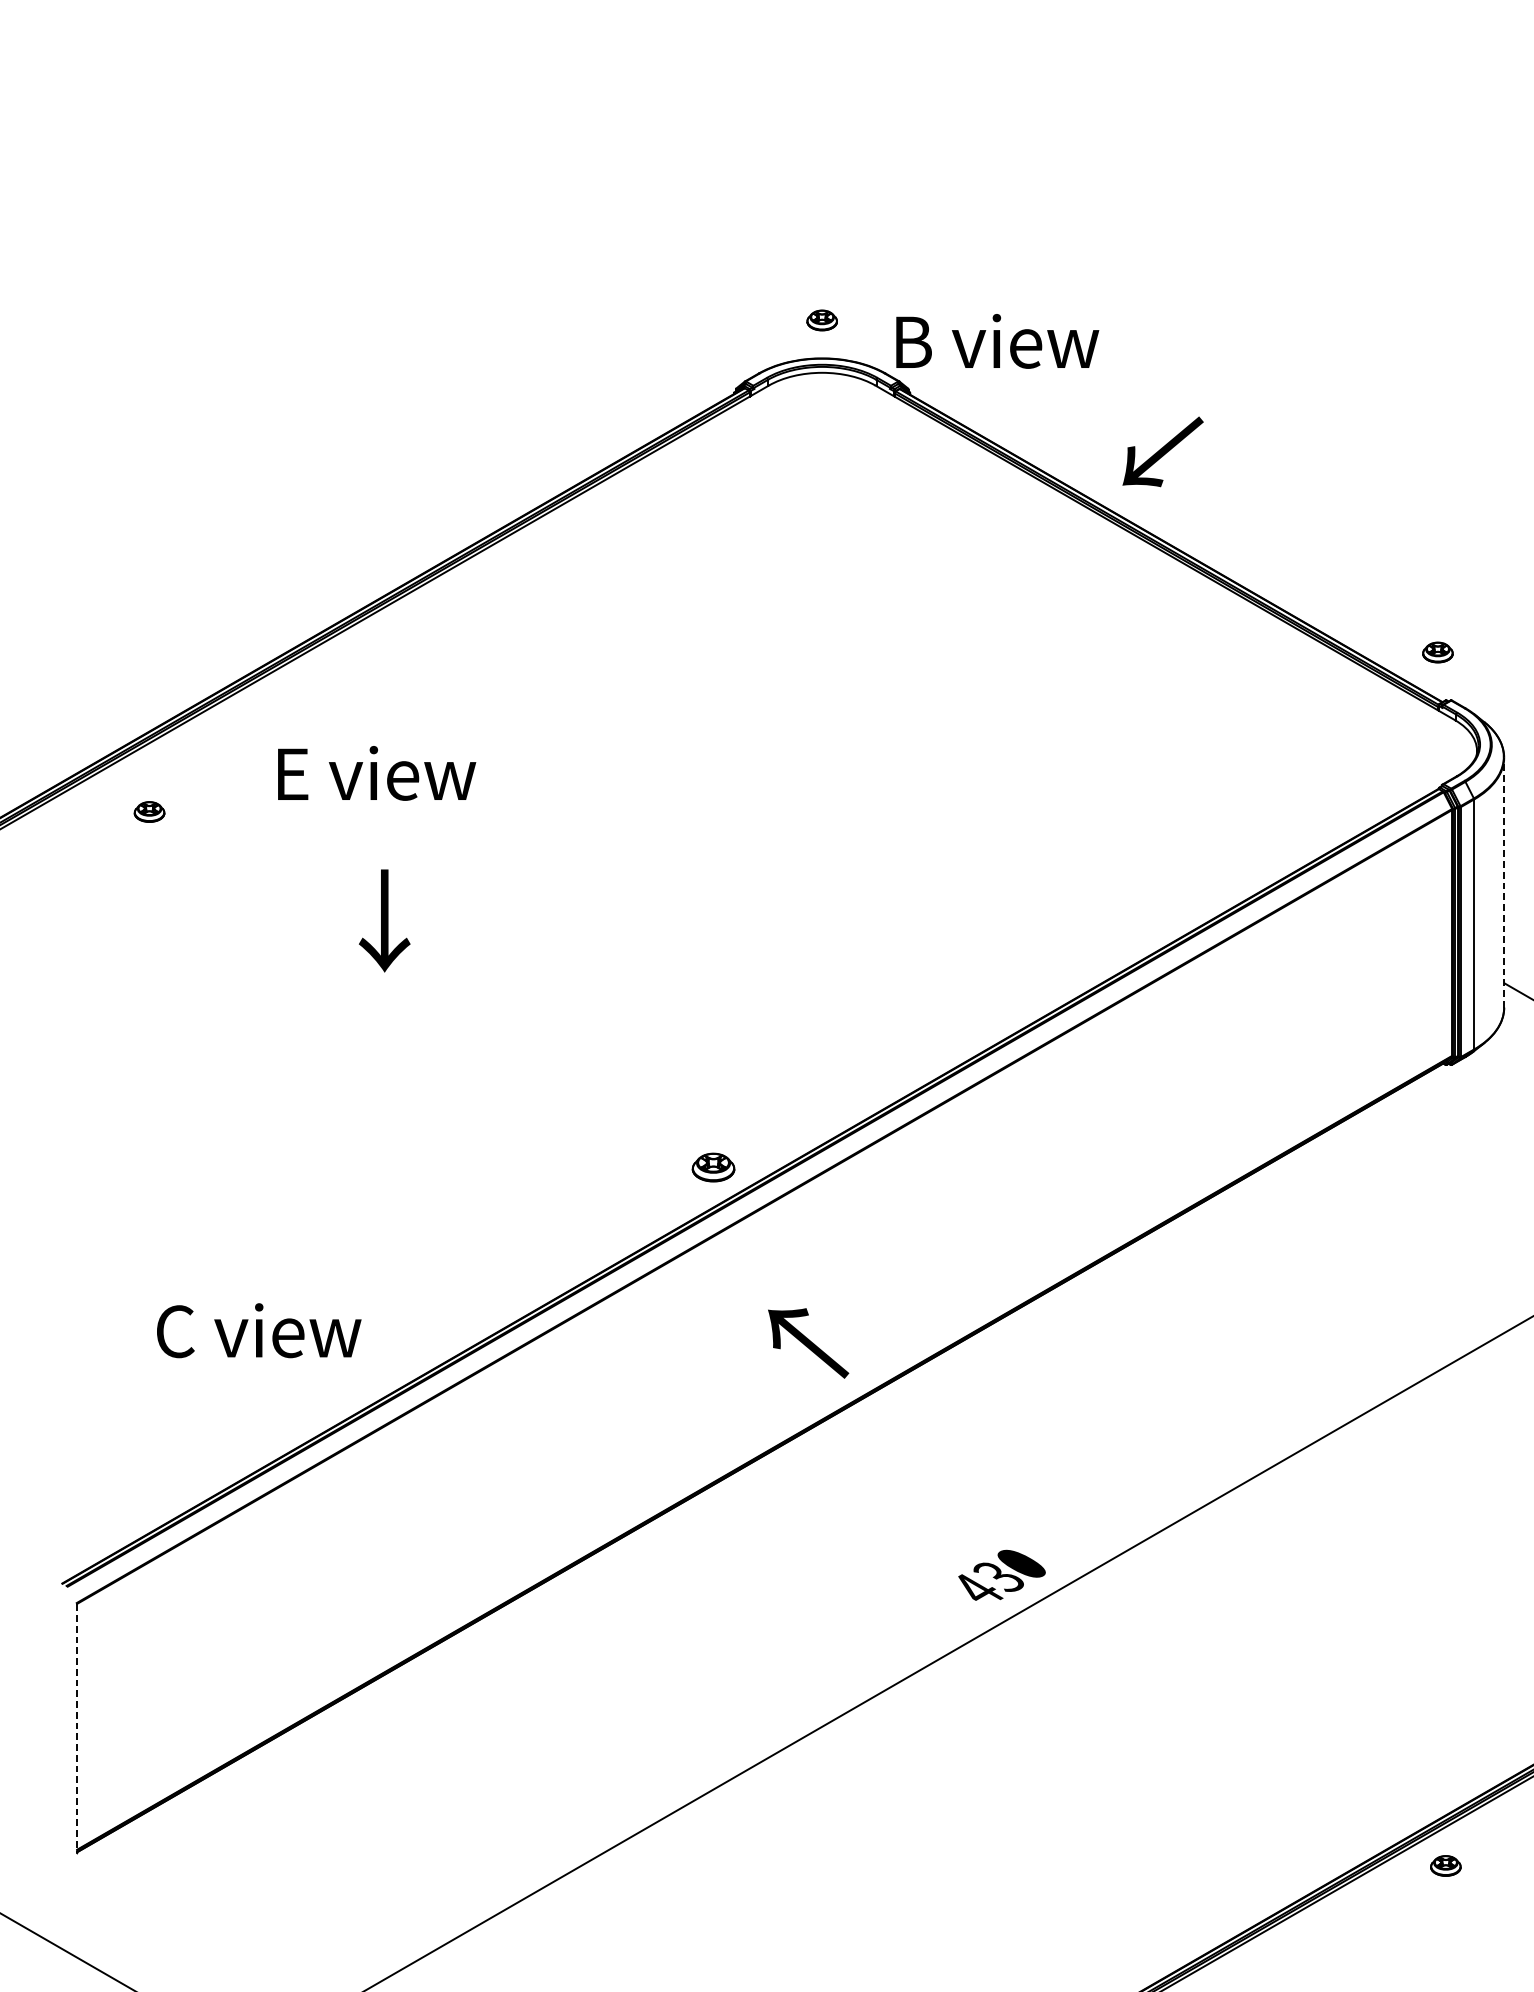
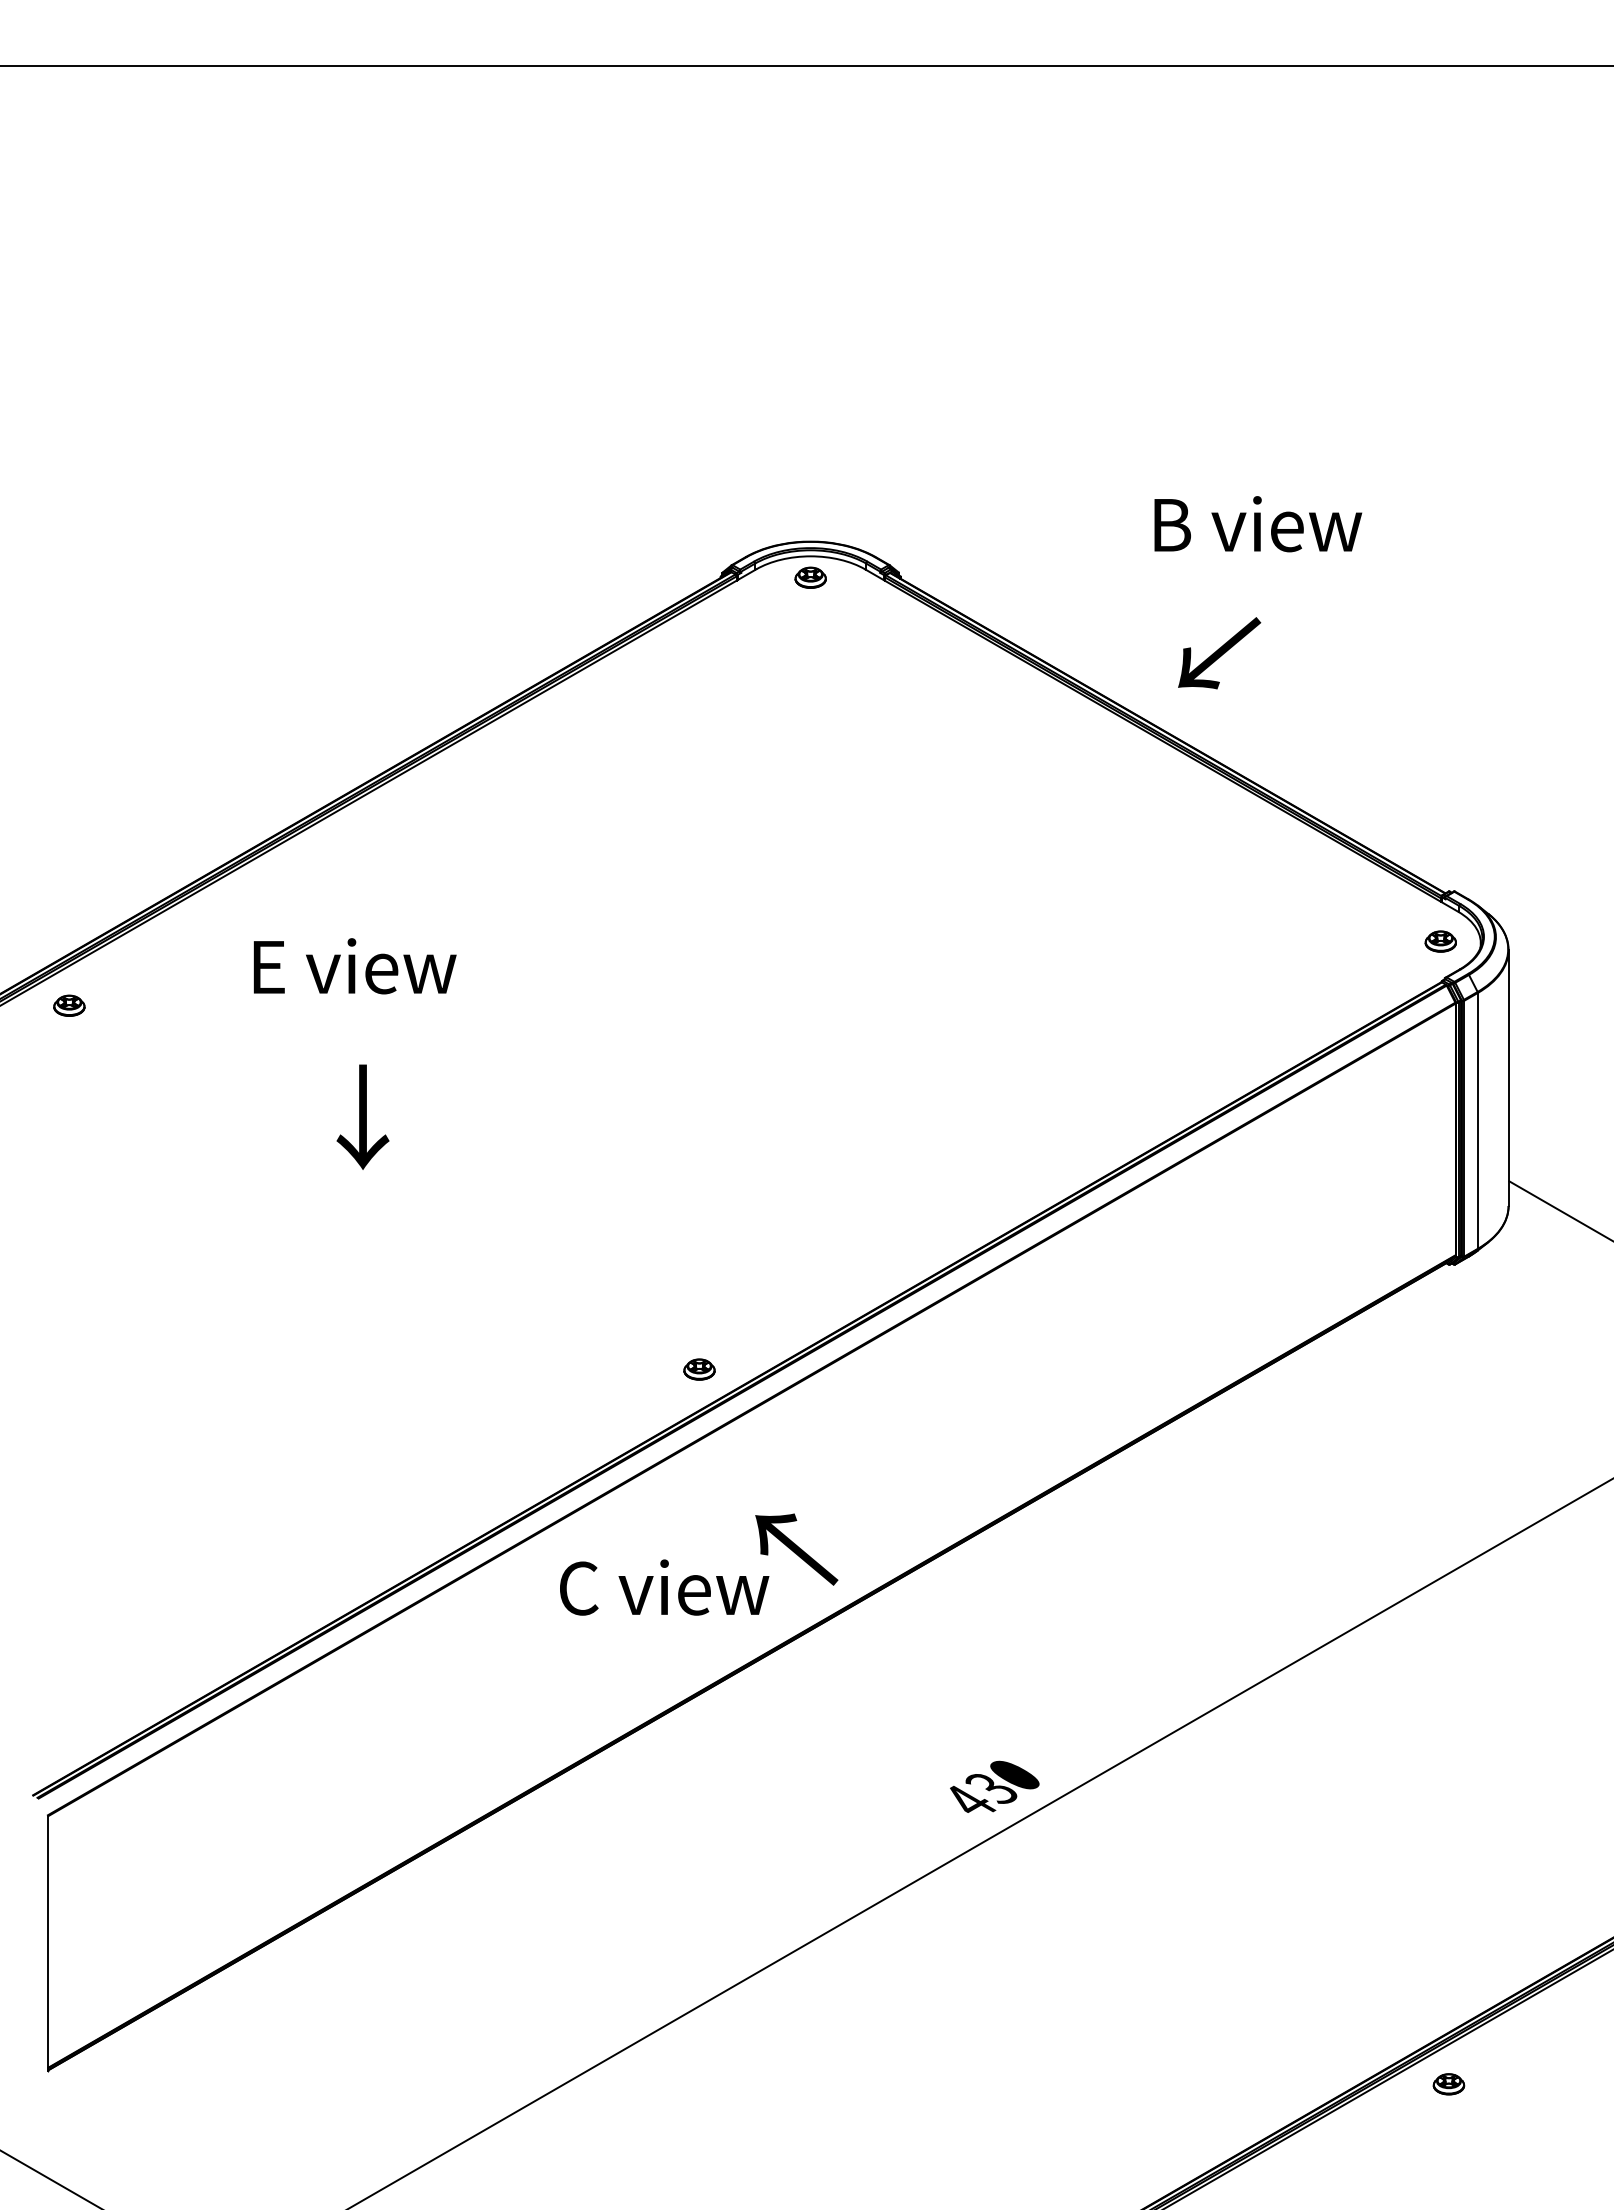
part: (821, 320) -> (810, 577), moved
text: (997, 341) -> (1258, 524), moved
text: (1163, 452) -> (1219, 653), moved
part: (1437, 652) -> (1440, 941), moved
part: (149, 811) -> (69, 1005), moved
line: (1504, 883) -> (1508, 1078), dashed -> solid
part: (713, 1167) -> (699, 1369), size x0.71
text: (259, 1330) -> (664, 1587), moved
line: (77, 1729) -> (48, 1944), dashed -> solid

